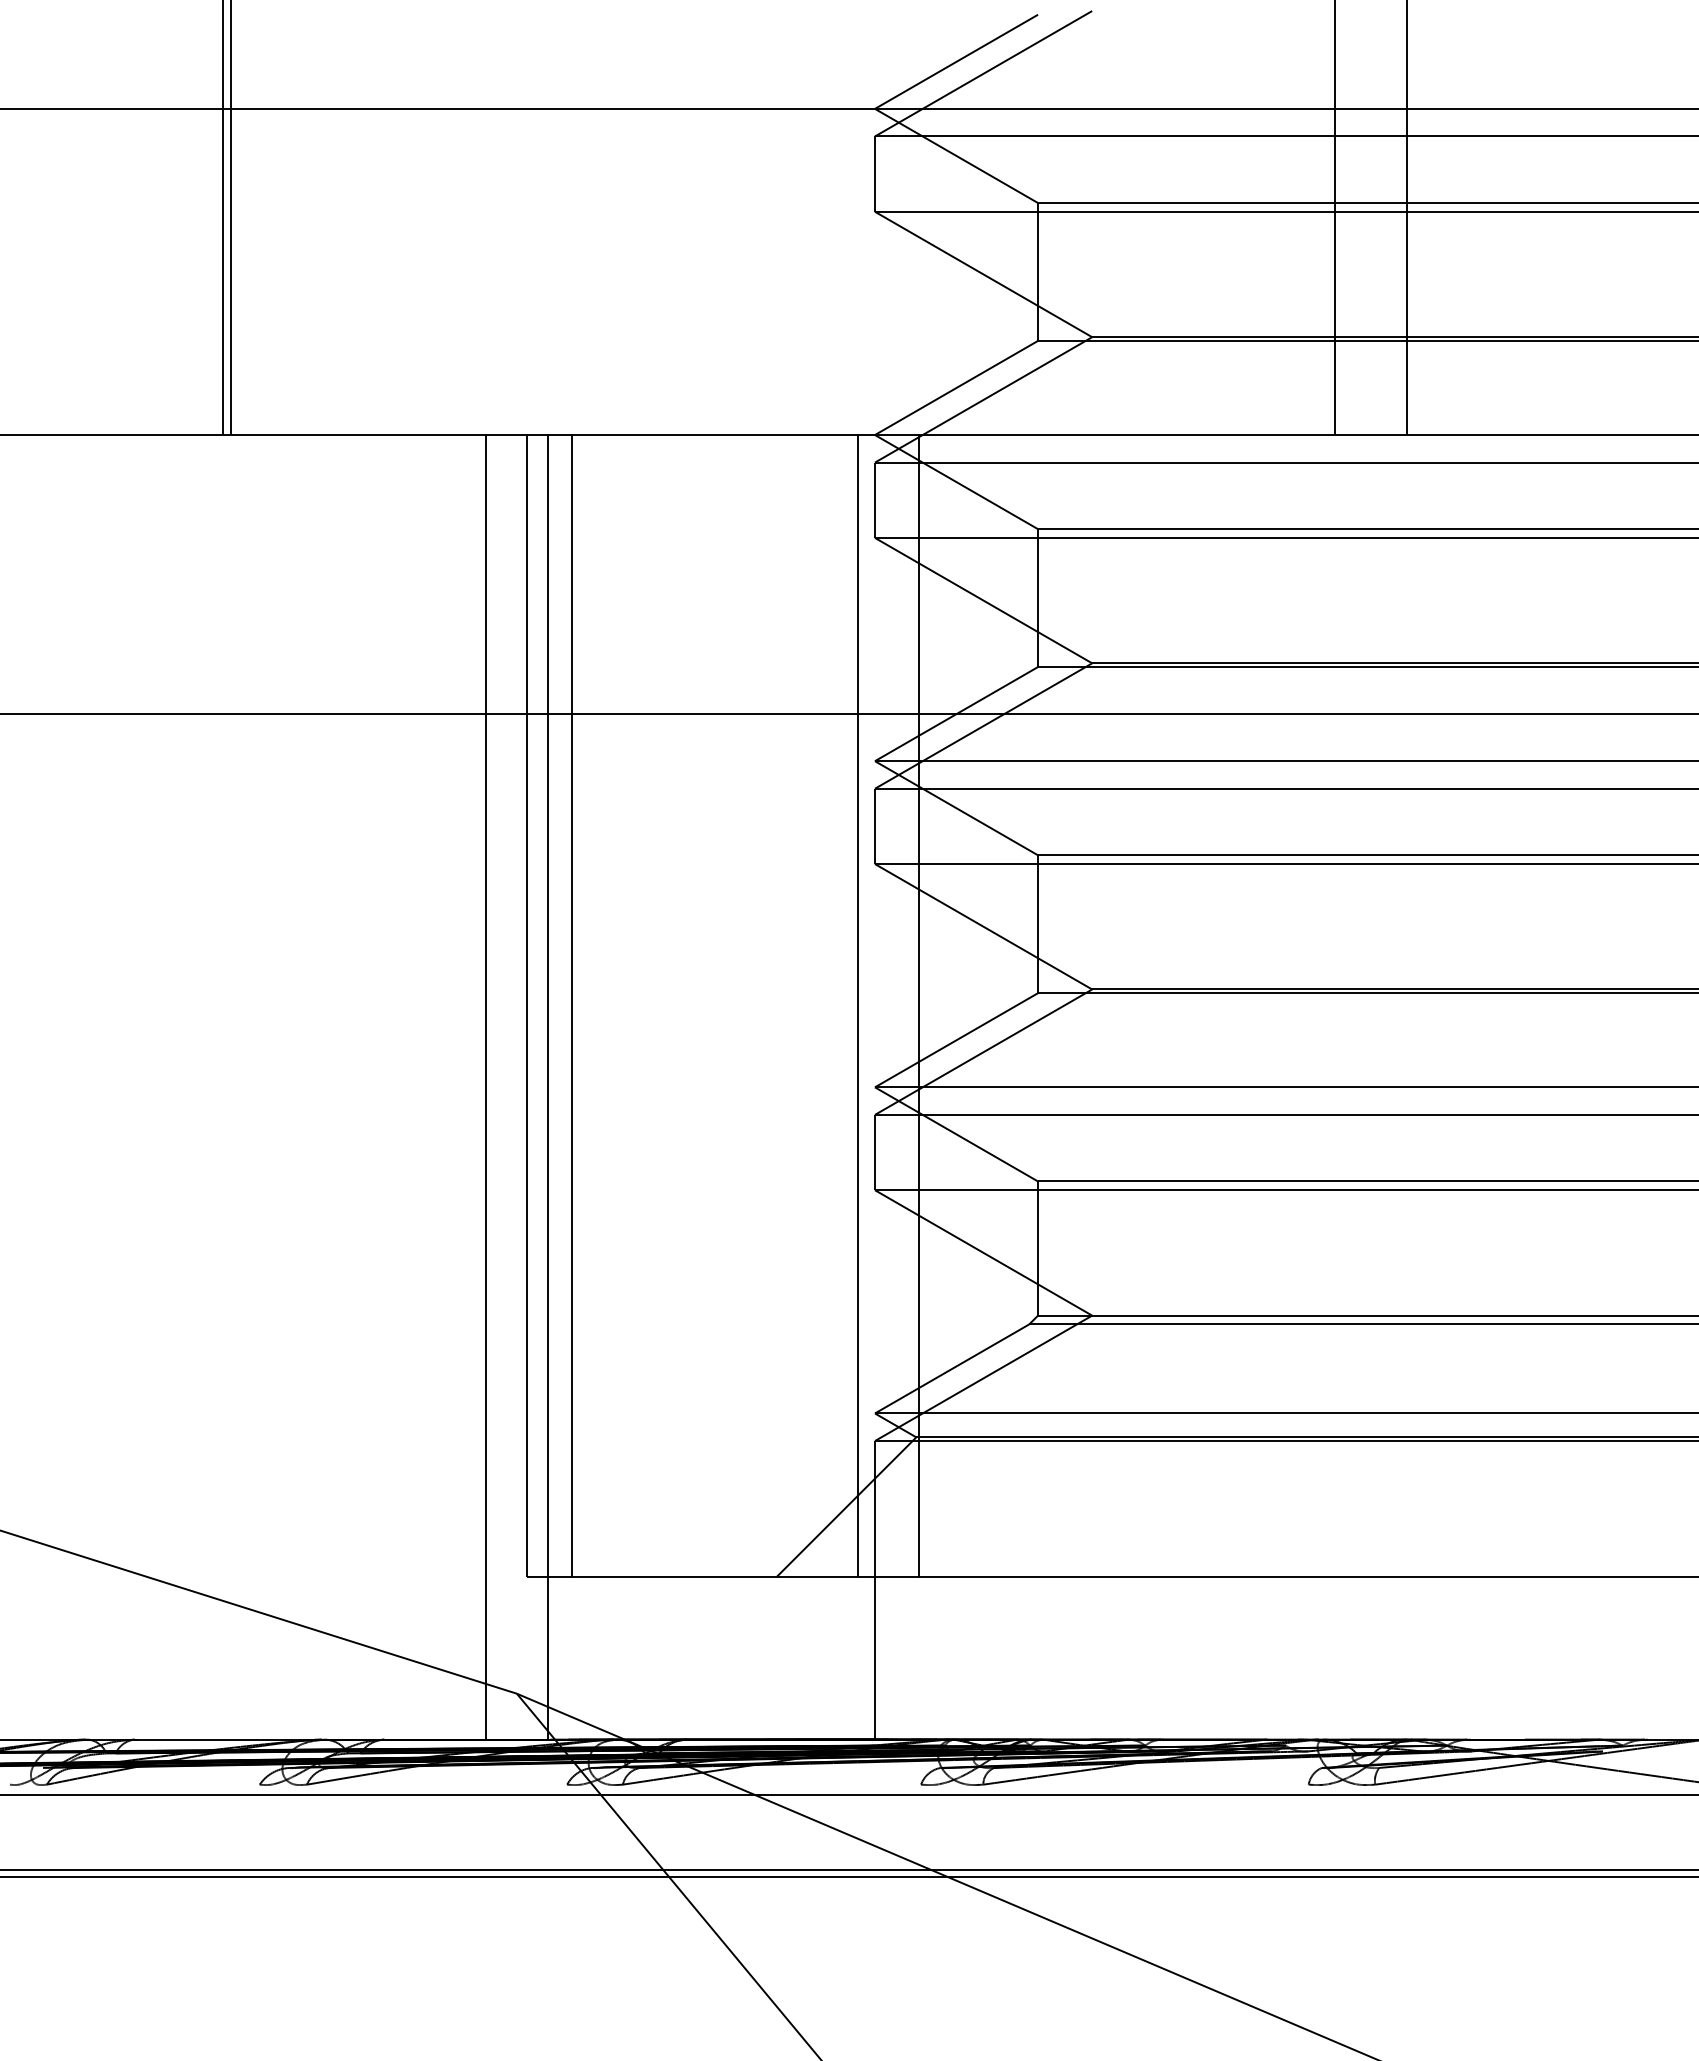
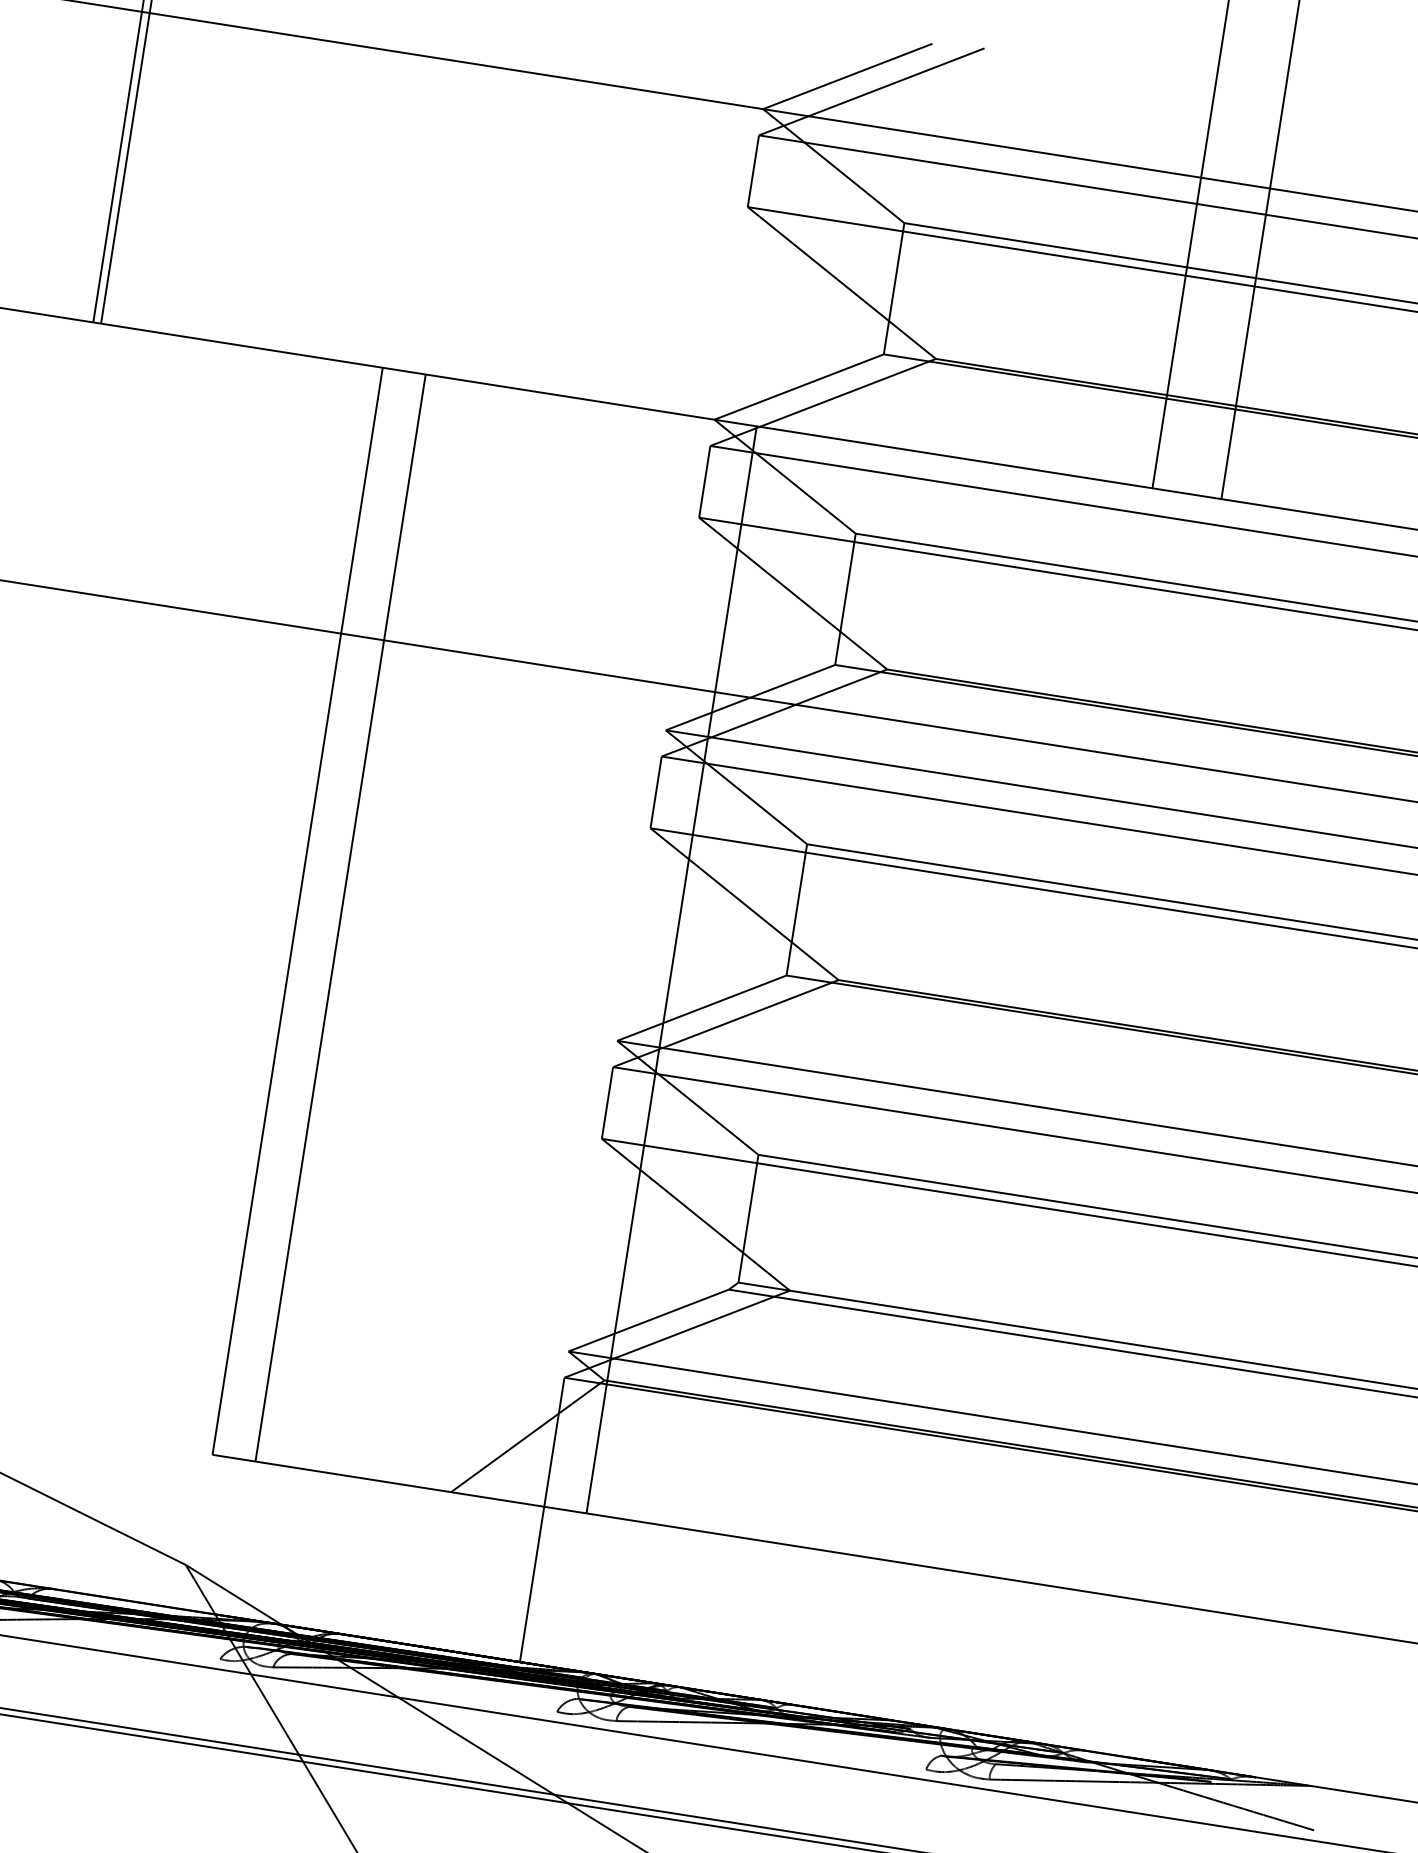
line: (858, 1005) -> (613, 960), removed
line: (486, 1087) -> (247, 983), removed
line: (547, 1087) -> (305, 992), removed

